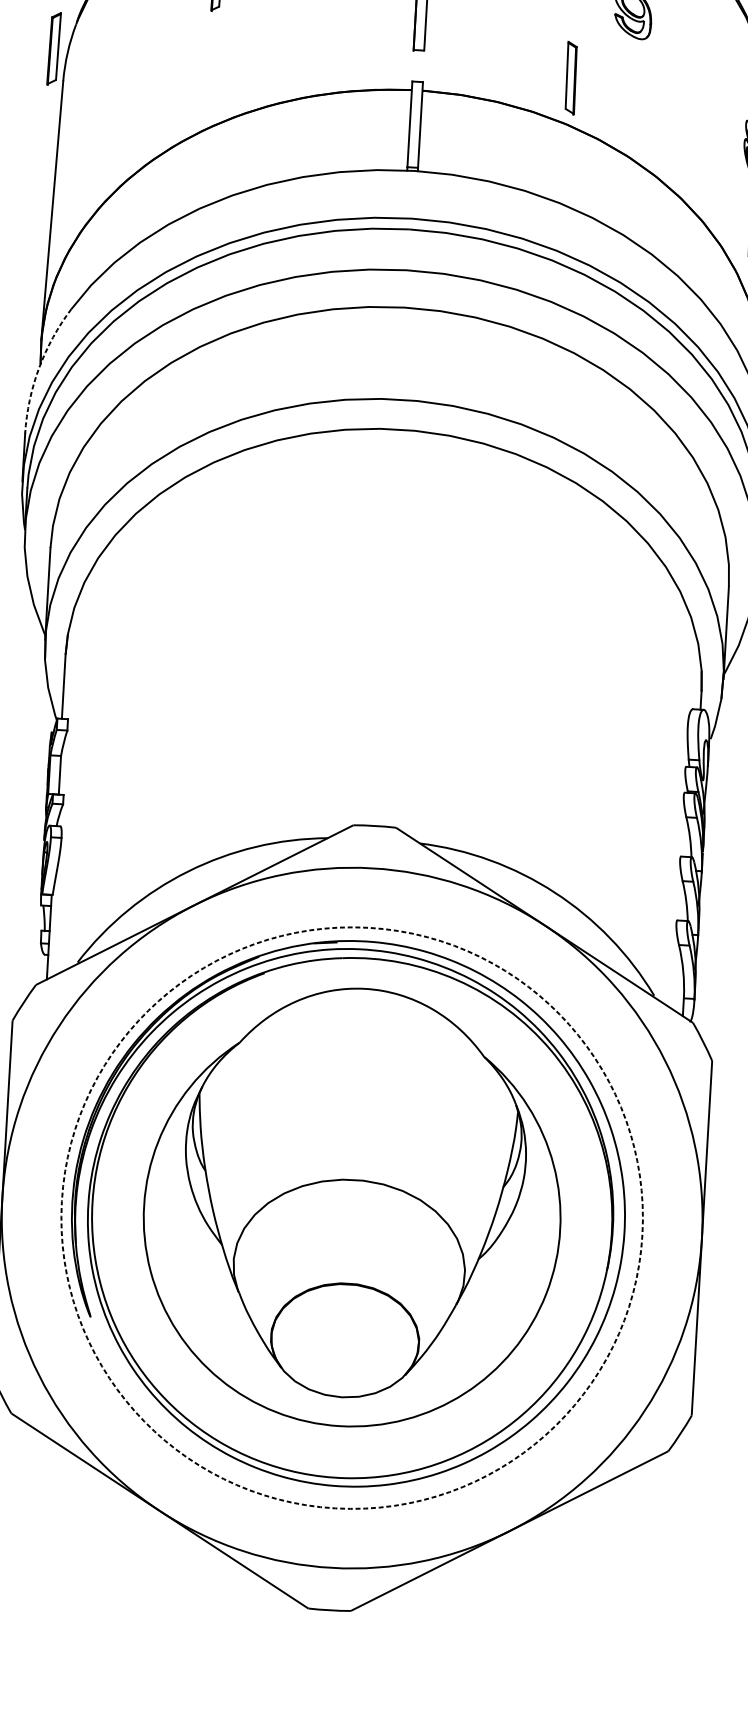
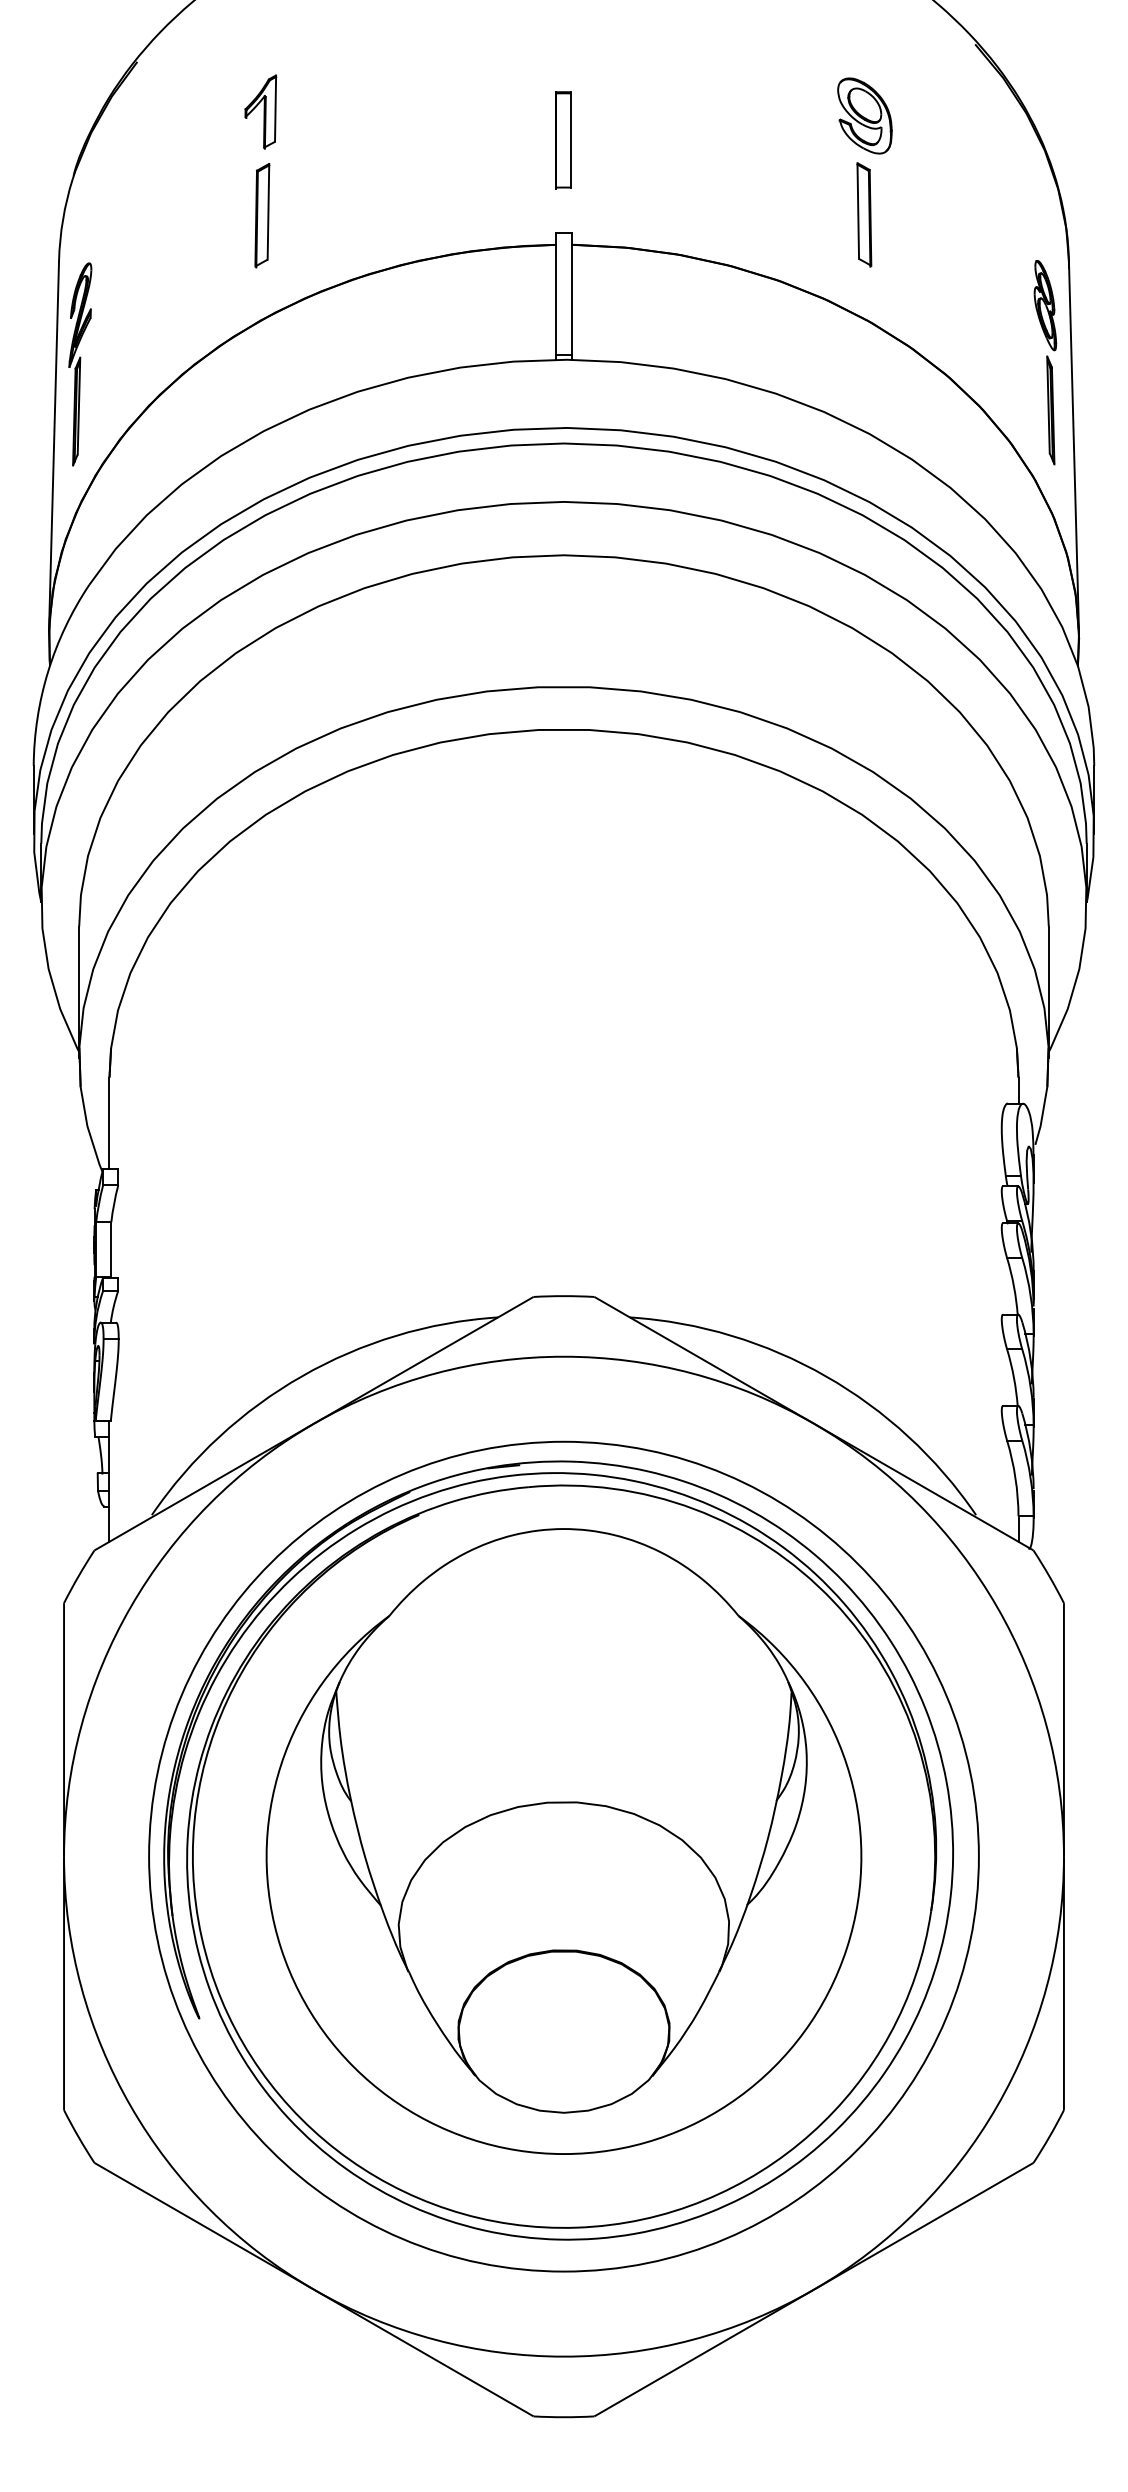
part: (54, 48) -> (262, 215), moved
part: (571, 78) -> (864, 214), moved
part: (74, 154) -> (80, 364), added
arc: (39, 368) -> (48, 671), dashed -> solid
circle: (351, 1217) -> (563, 1856), dashed -> solid

